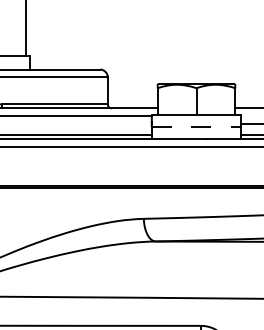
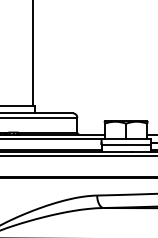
line: (197, 126) -> (126, 144), dashed -> solid

